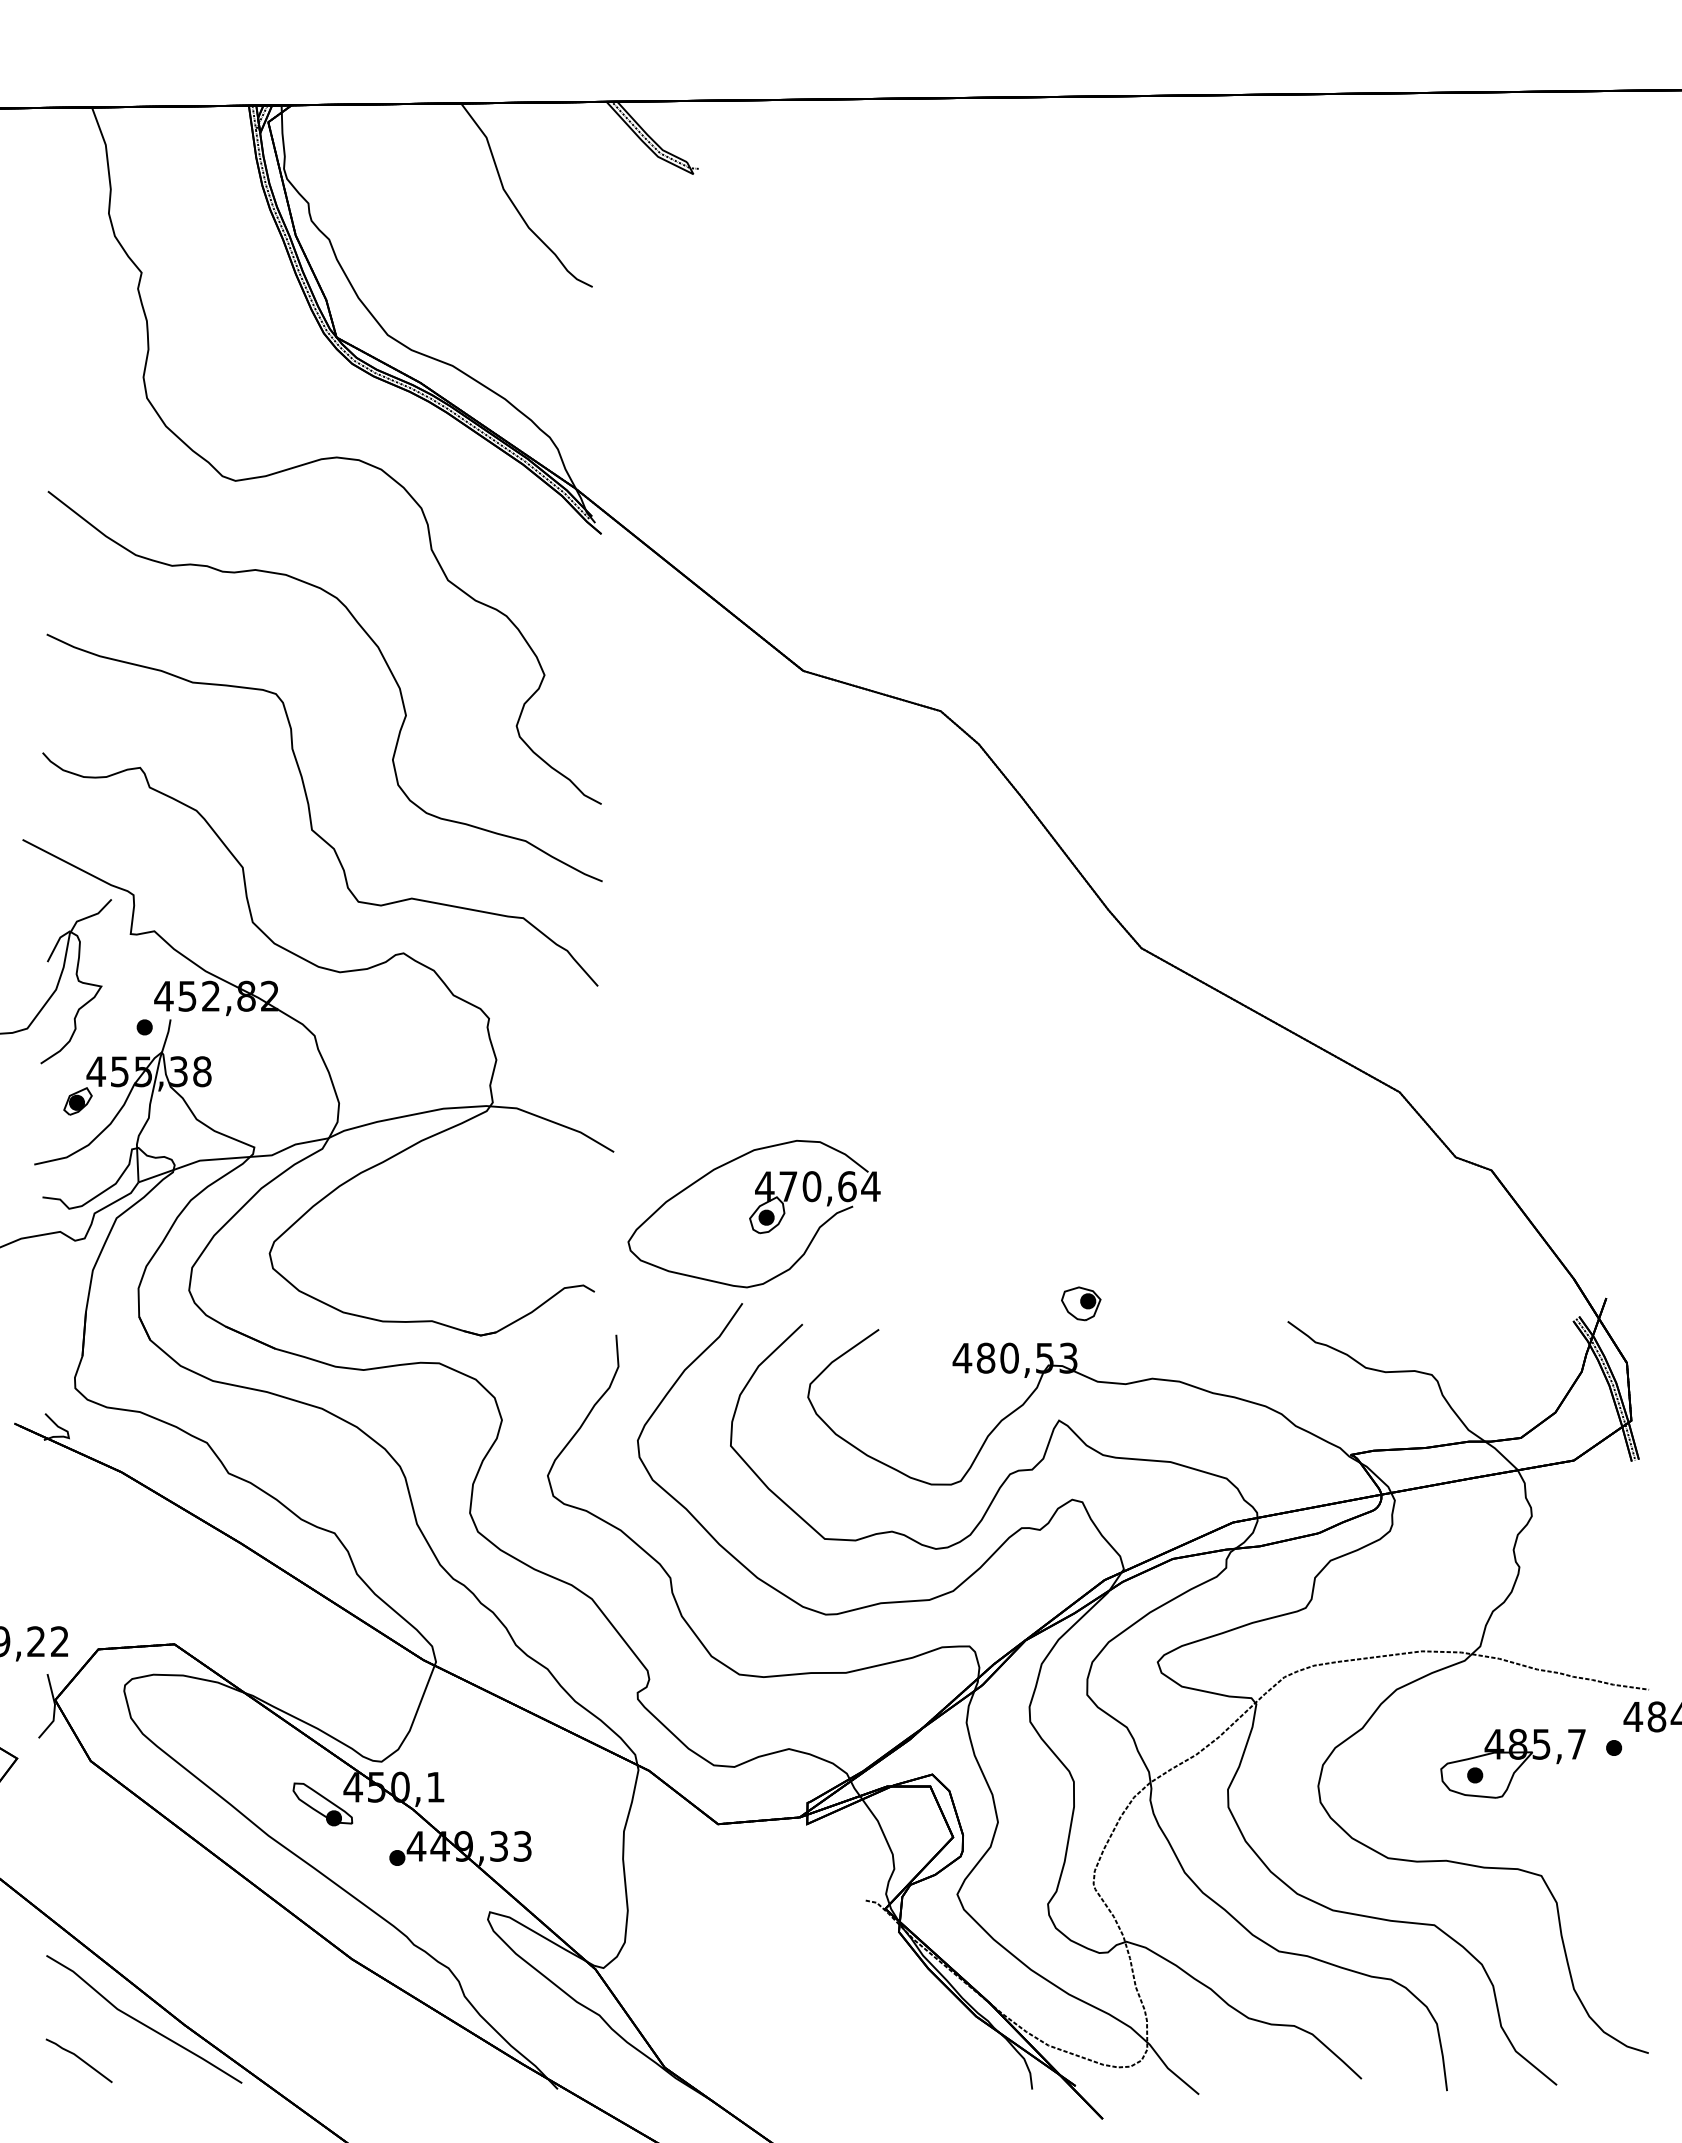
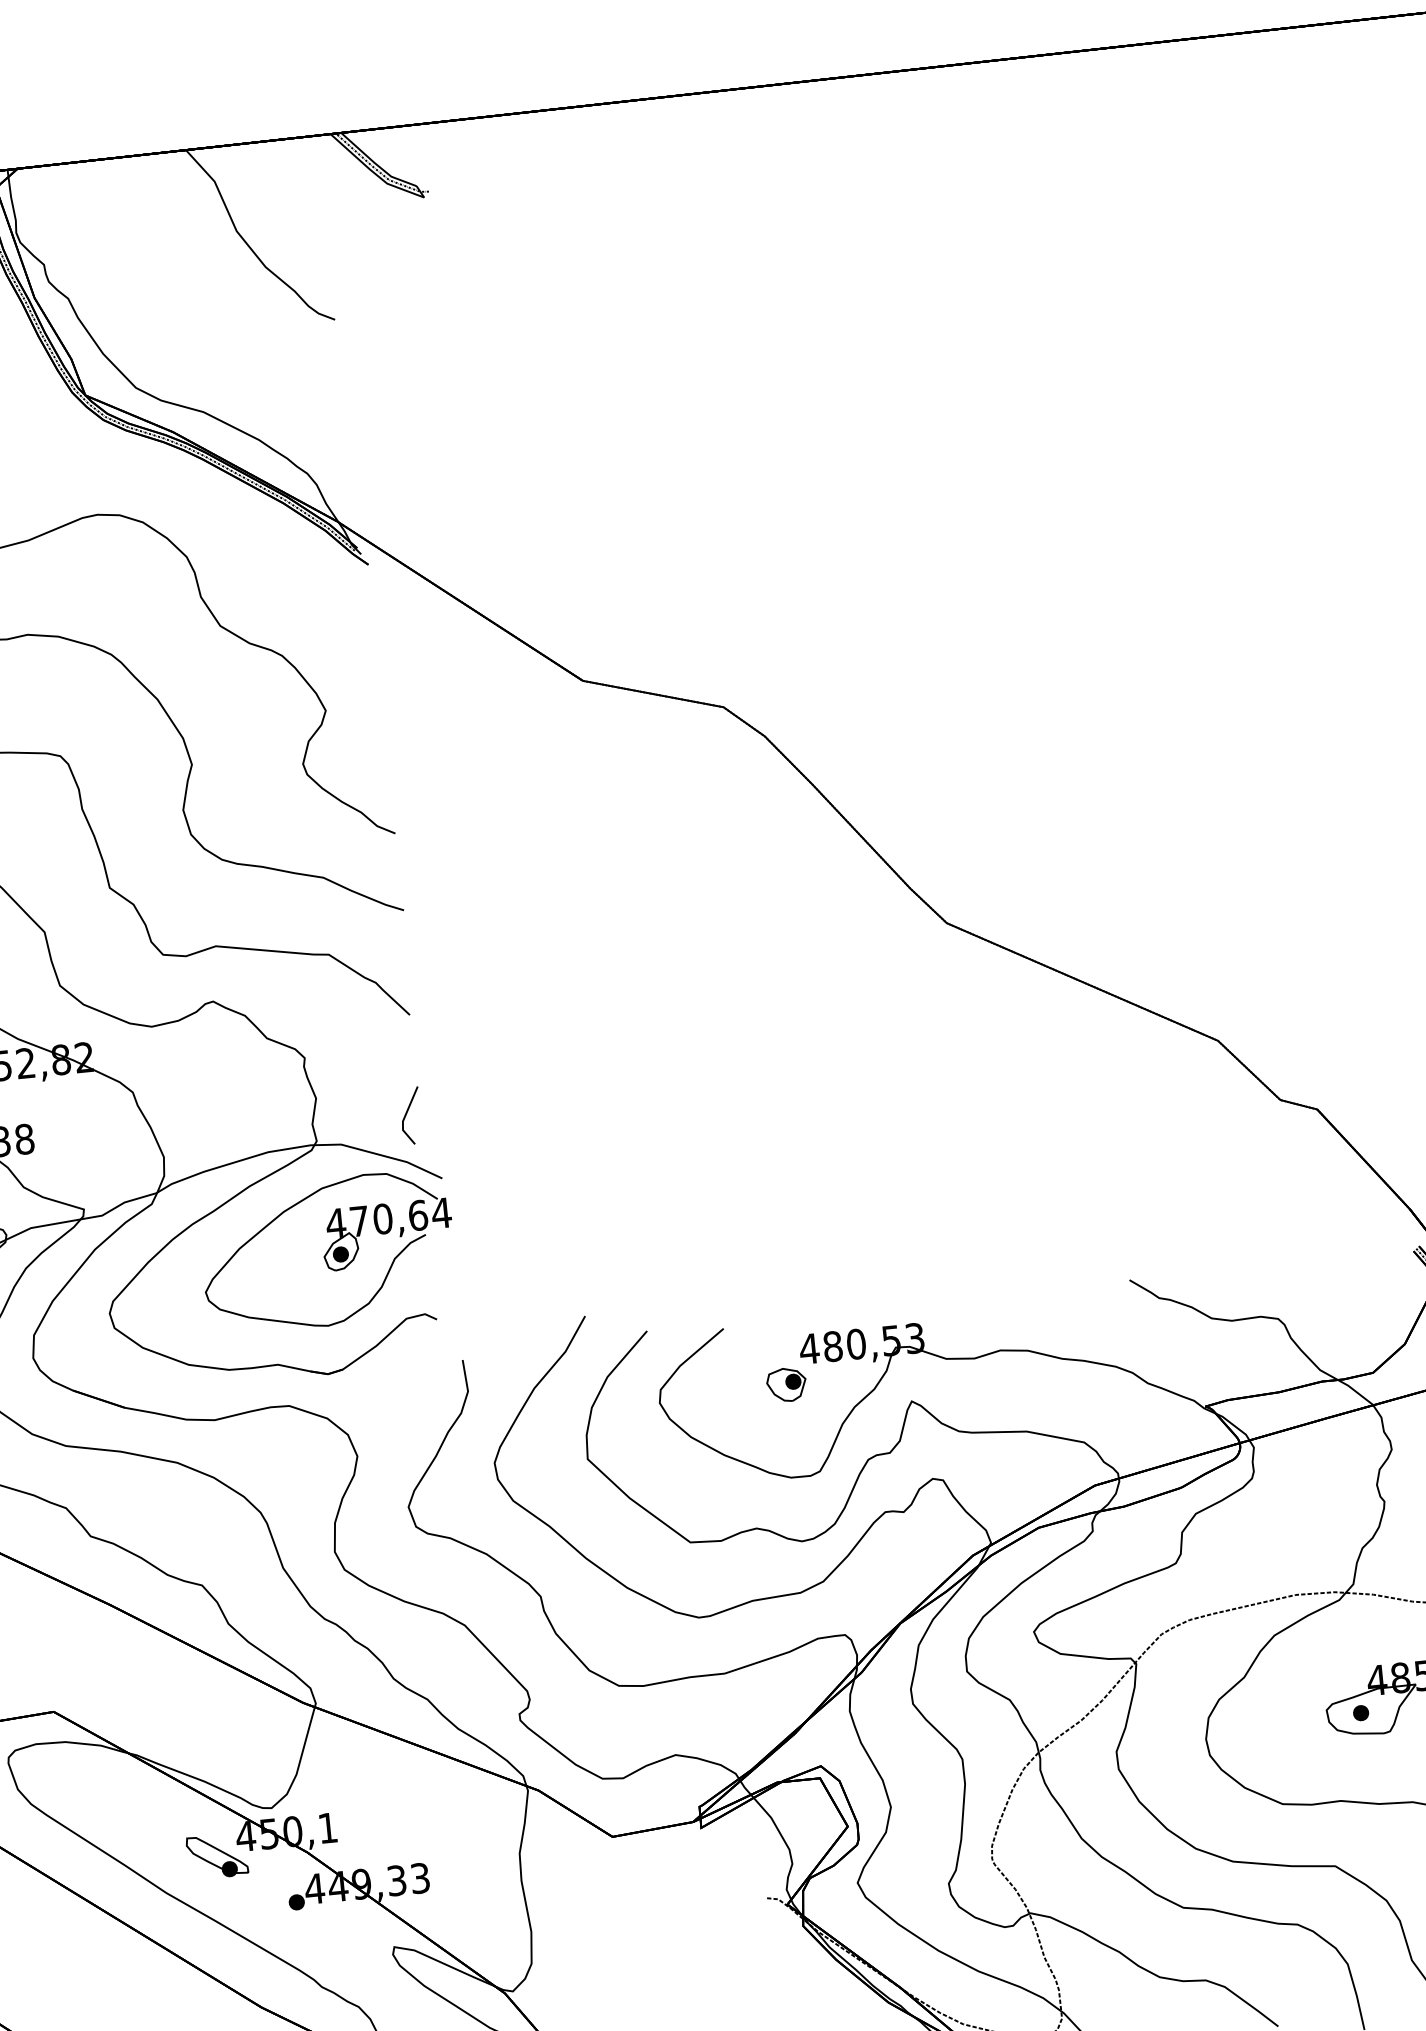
line: (585, 1084) -> (407, 1113), added
part: (753, 1213) -> (327, 1251), moved
part: (1081, 1303) -> (786, 1384), moved

